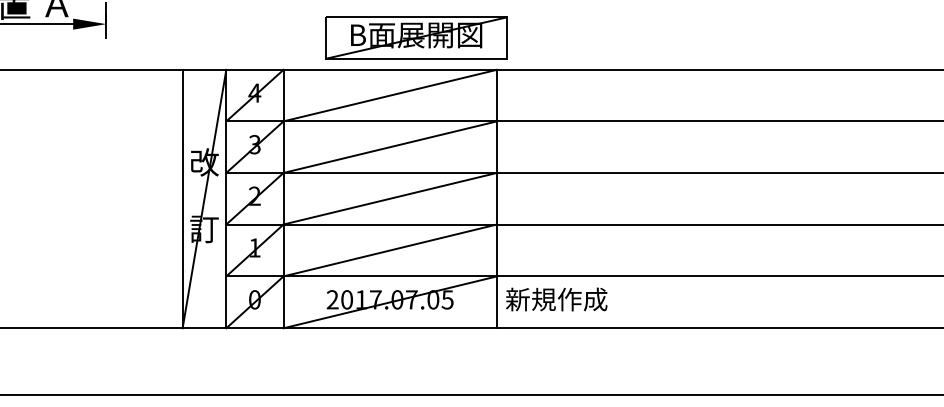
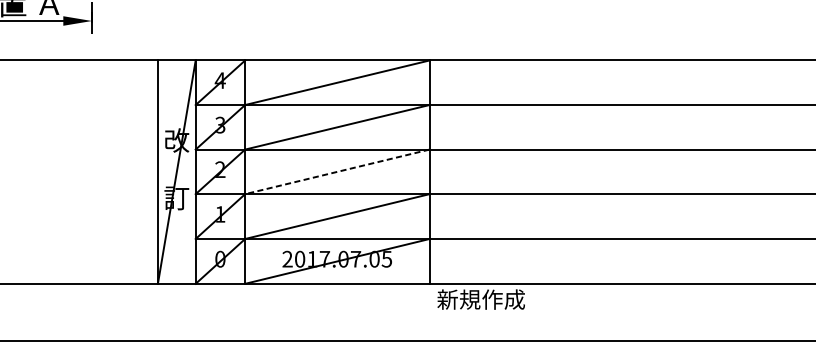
part: (416, 37) -> (360, 32), removed
line: (390, 198) -> (337, 171), solid -> dashed
text: (556, 299) -> (481, 299), moved

